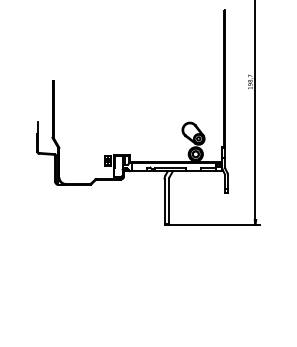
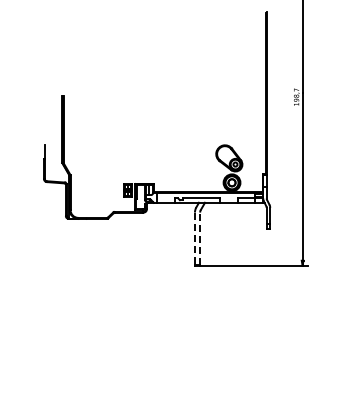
line: (169, 201) -> (200, 238), solid -> dashed
line: (164, 202) -> (194, 239), solid -> dashed

